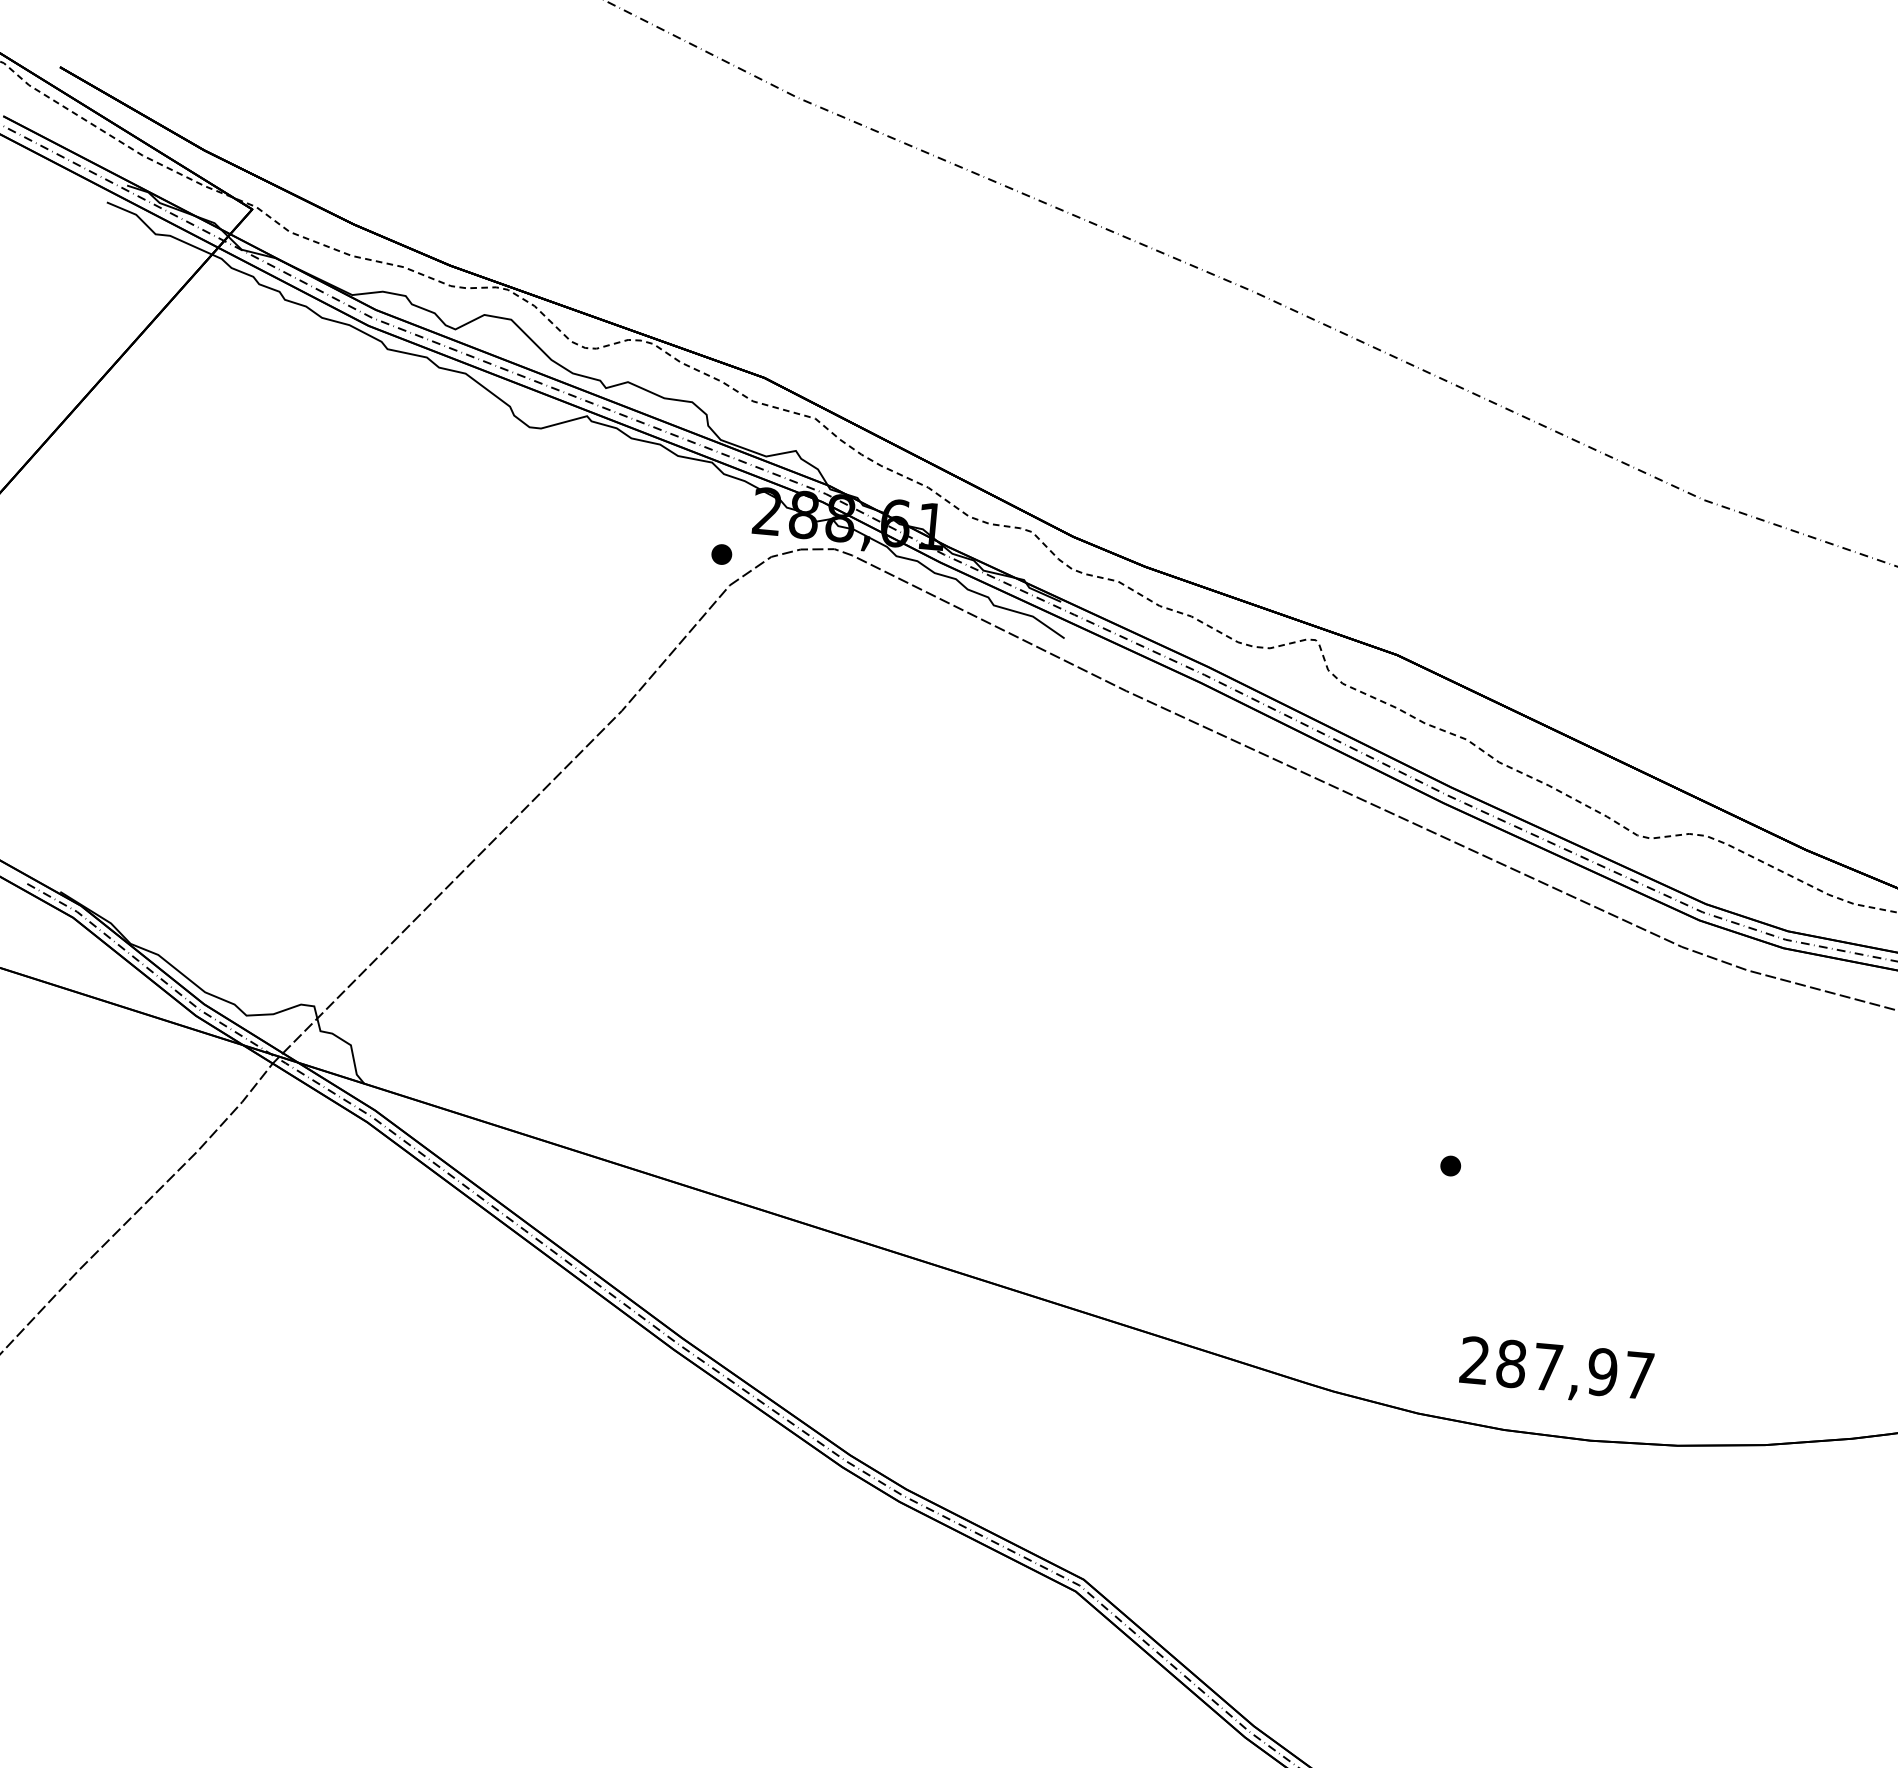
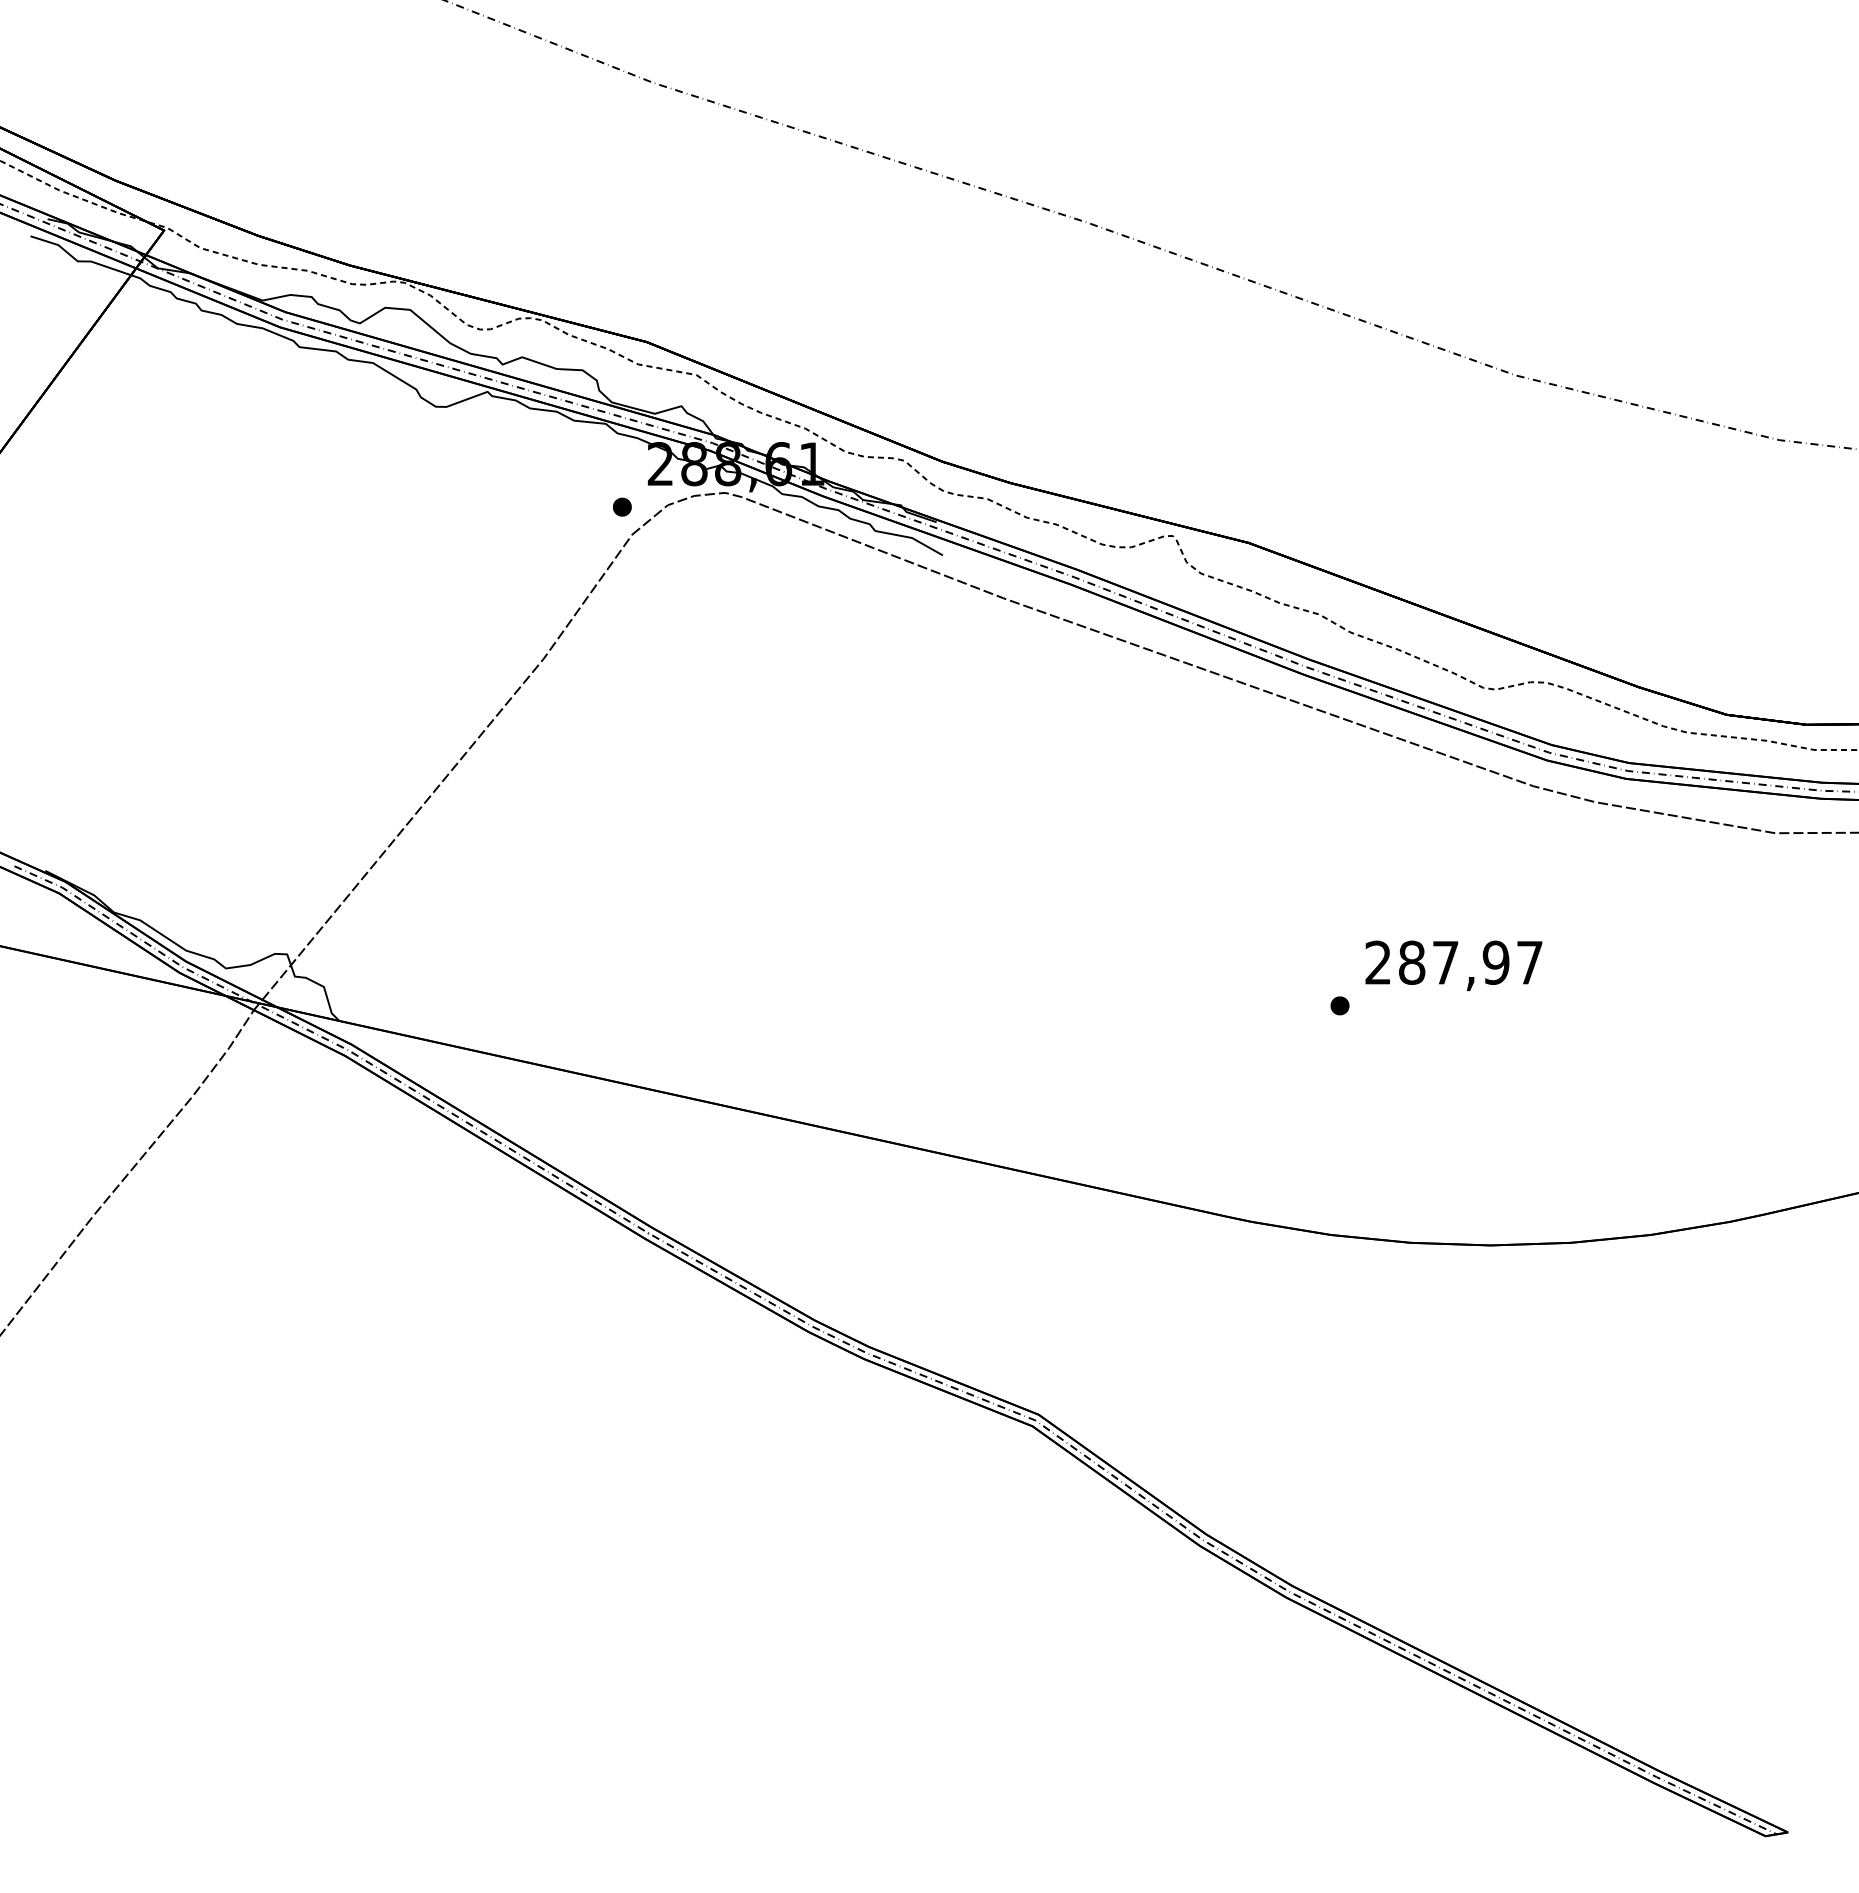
text: (1556, 1370) -> (1453, 965), moved

